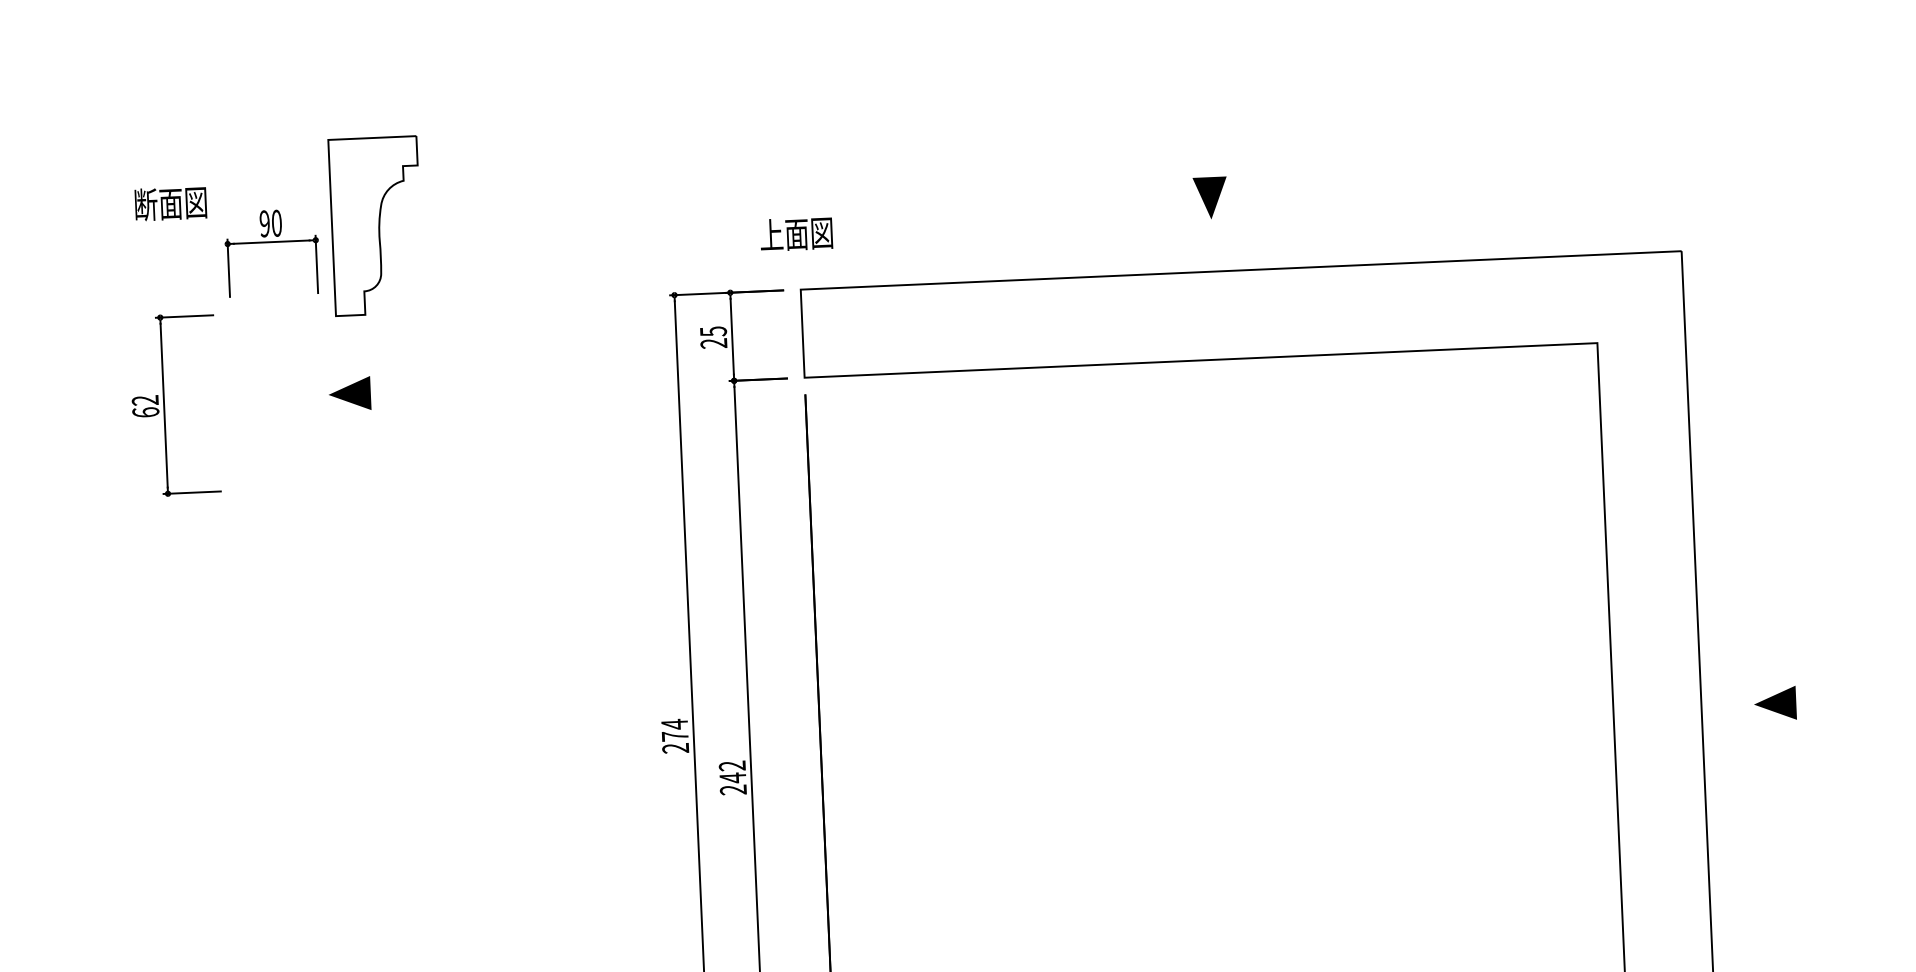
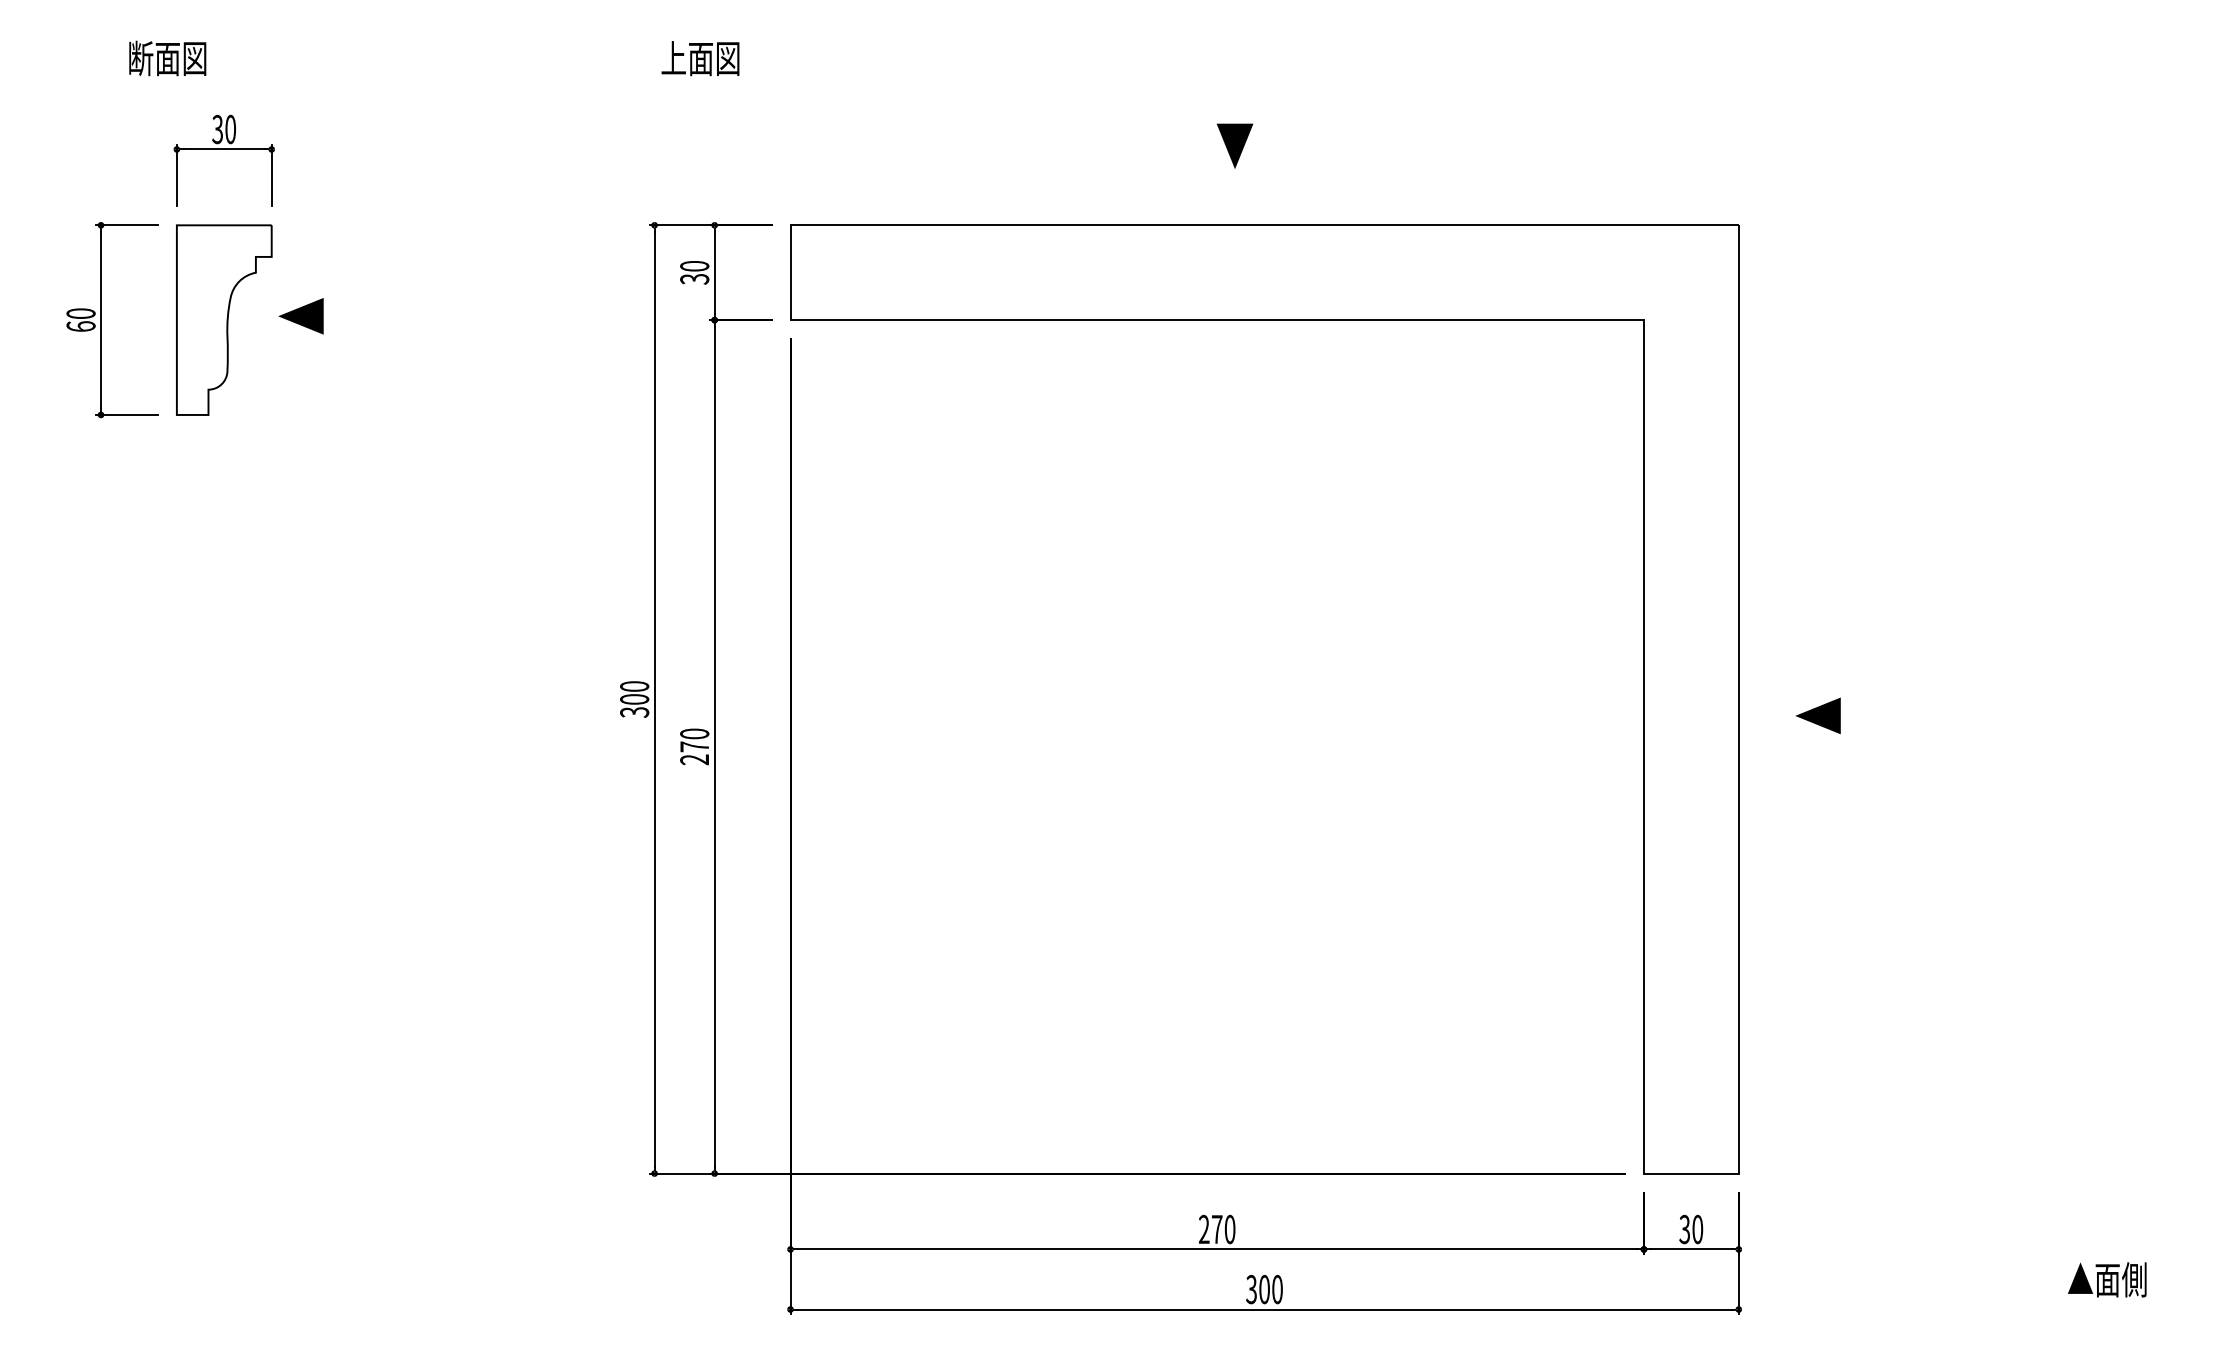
text: (170, 203) -> (167, 58), moved
text: (264, 223) -> (217, 129), 90 -> 30
part: (376, 225) -> (224, 319), moved
text: (796, 234) -> (700, 58), moved
text: (713, 337) -> (694, 272), 25 -> 30
text: (144, 400) -> (80, 313), 62 -> 60
text: (675, 735) -> (634, 698), 274 -> 300
text: (732, 772) -> (694, 740), 242 -> 270

